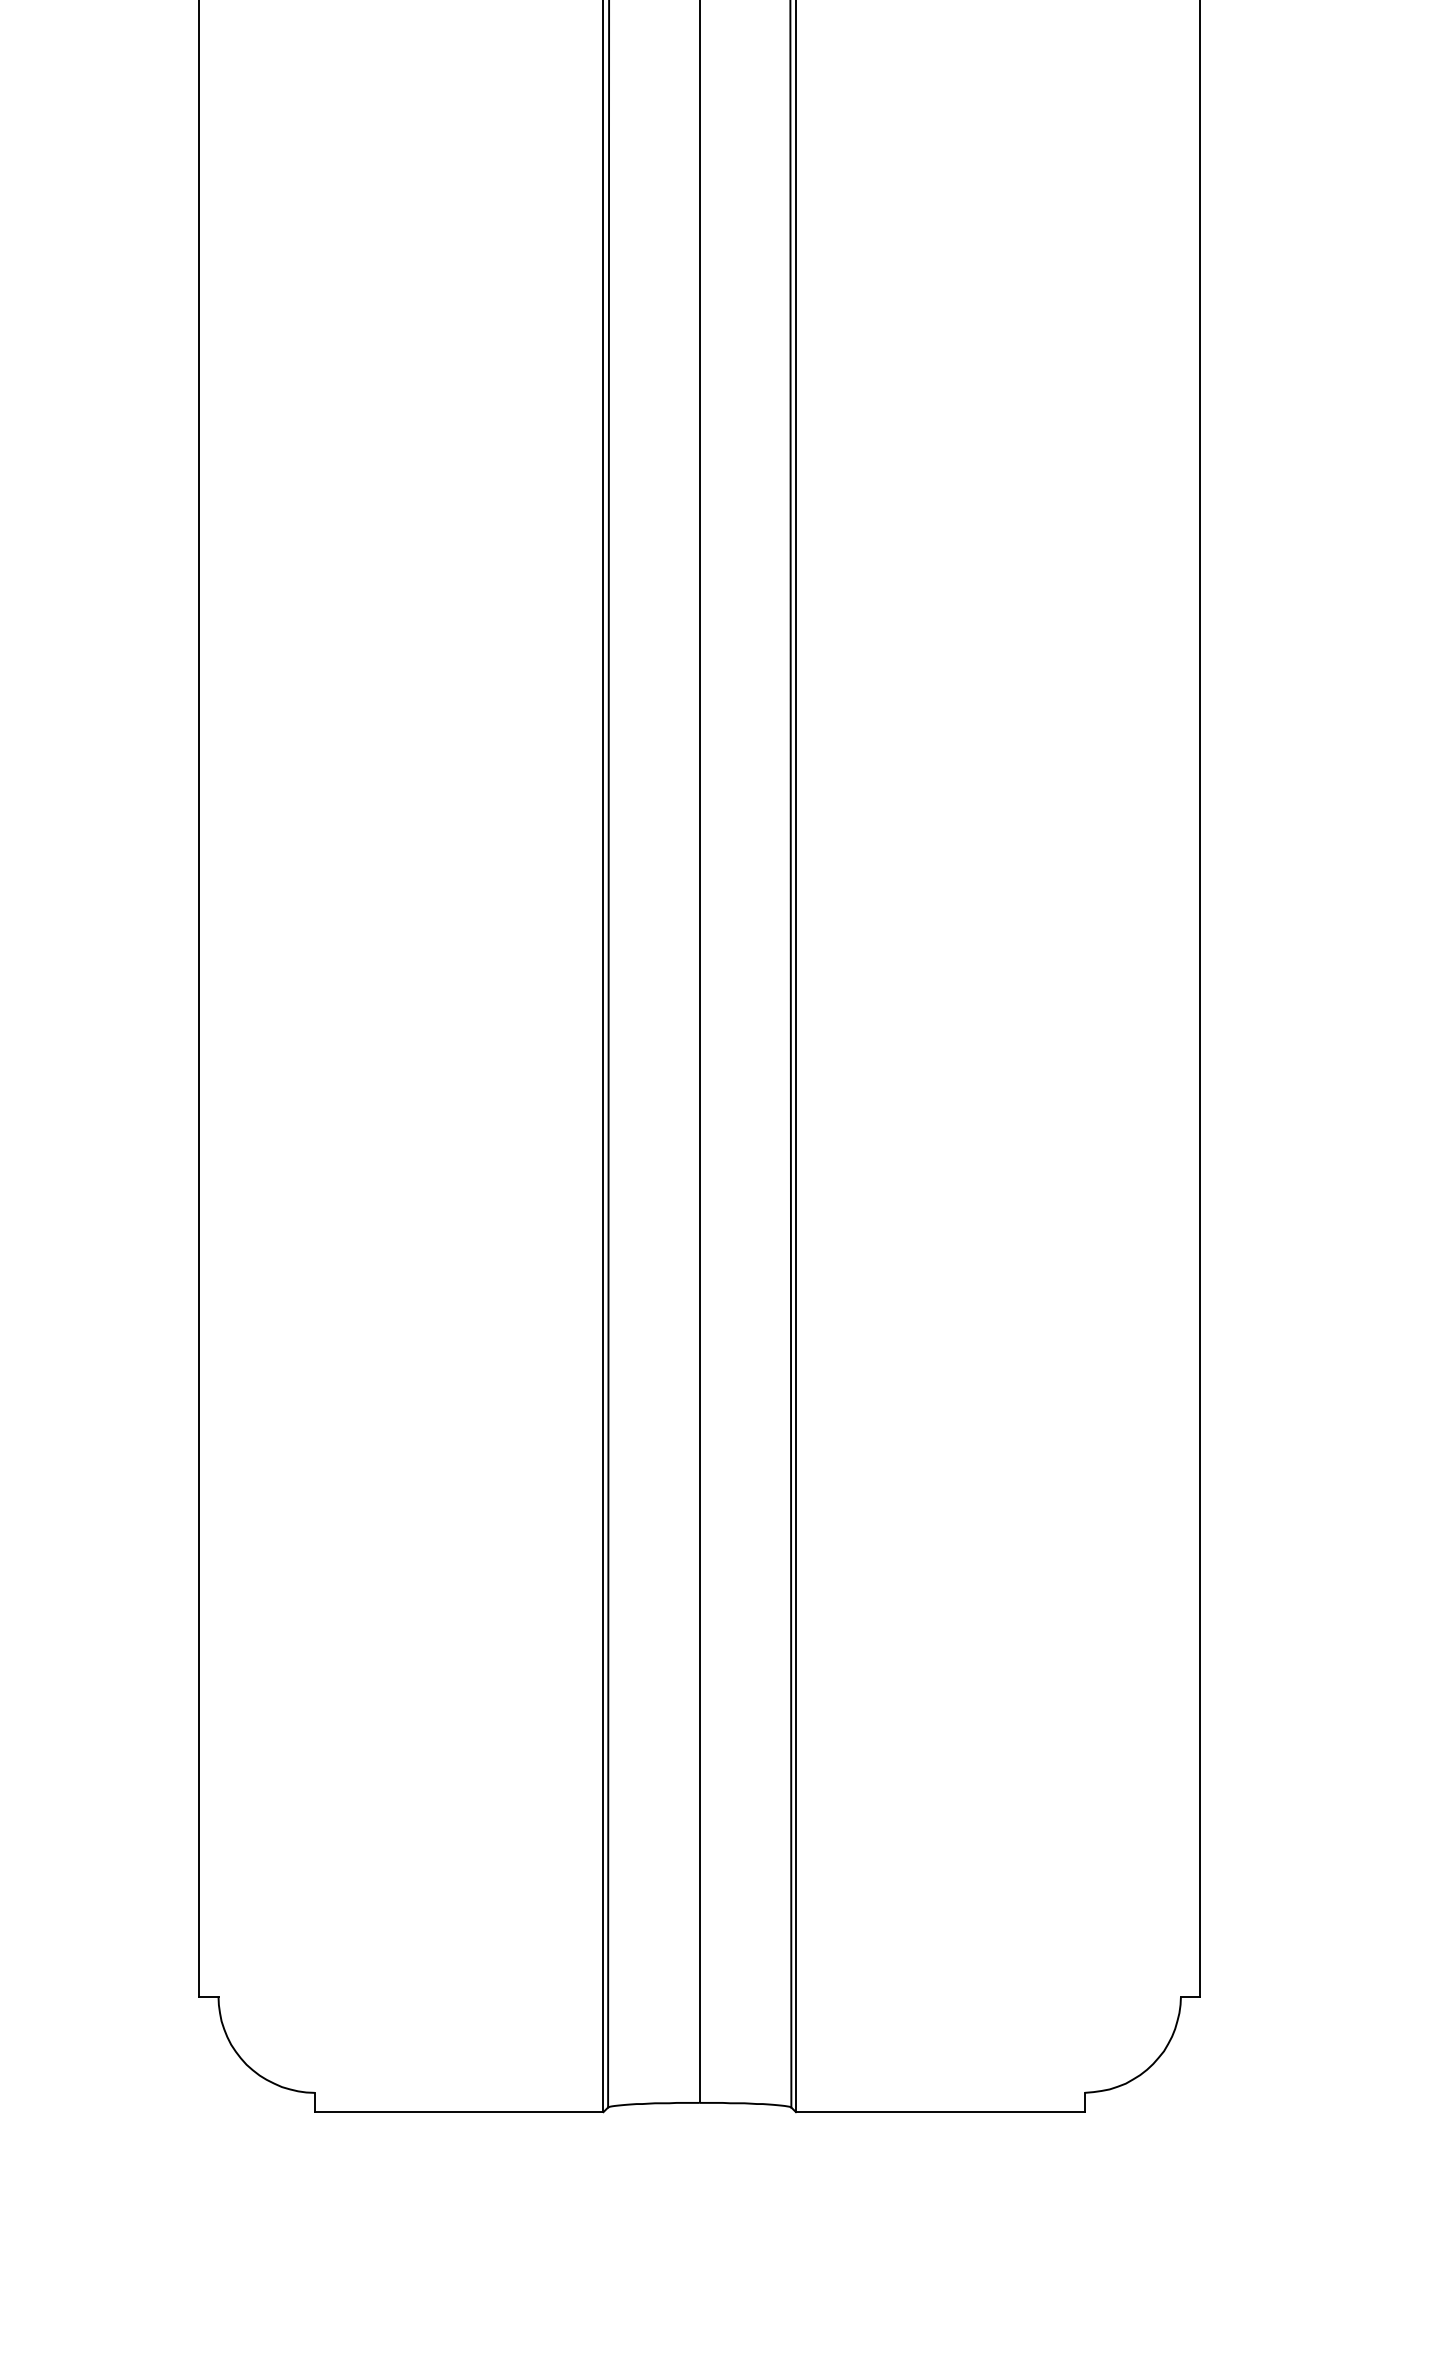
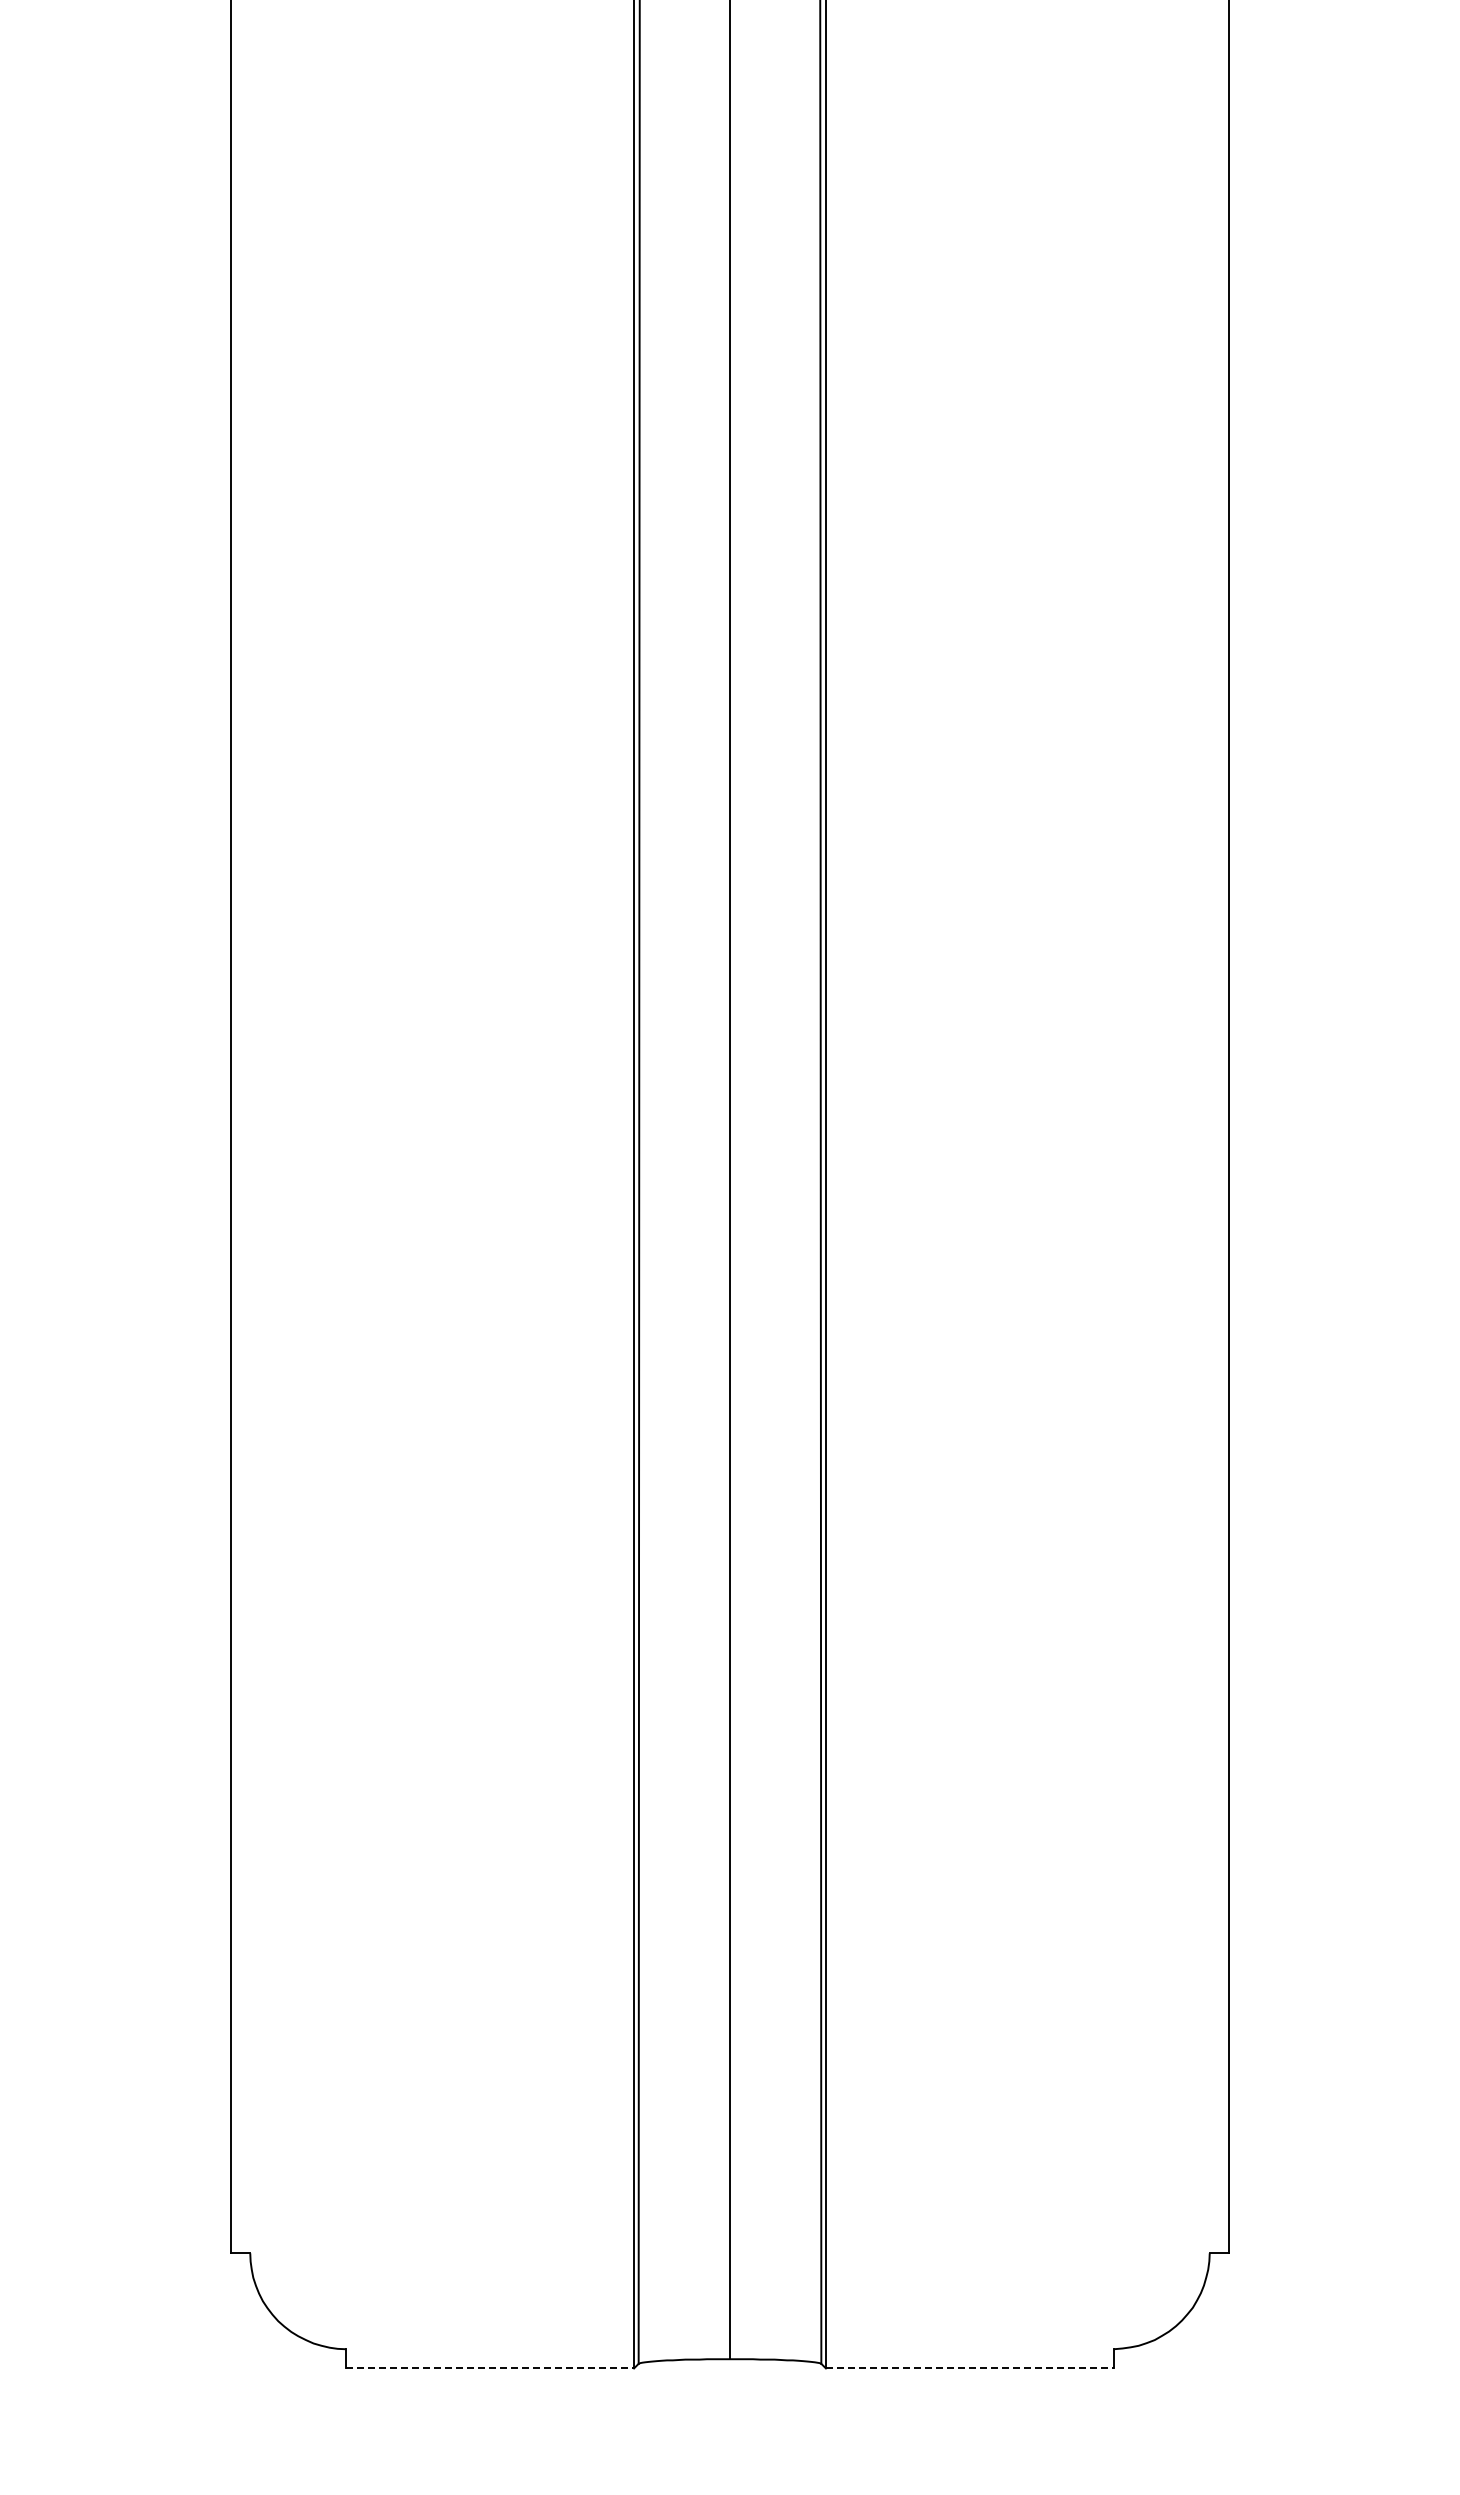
line: (459, 2112) -> (490, 2368), solid -> dashed
line: (939, 2112) -> (969, 2368), solid -> dashed

